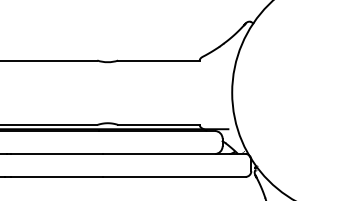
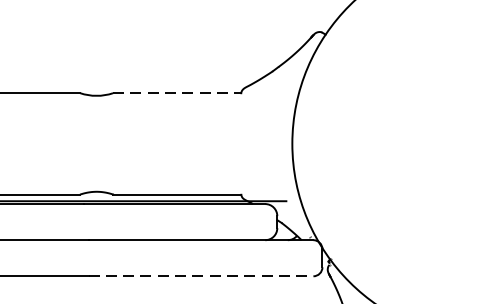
line: (158, 60) -> (176, 93), solid -> dashed
line: (174, 176) -> (201, 275), solid -> dashed

